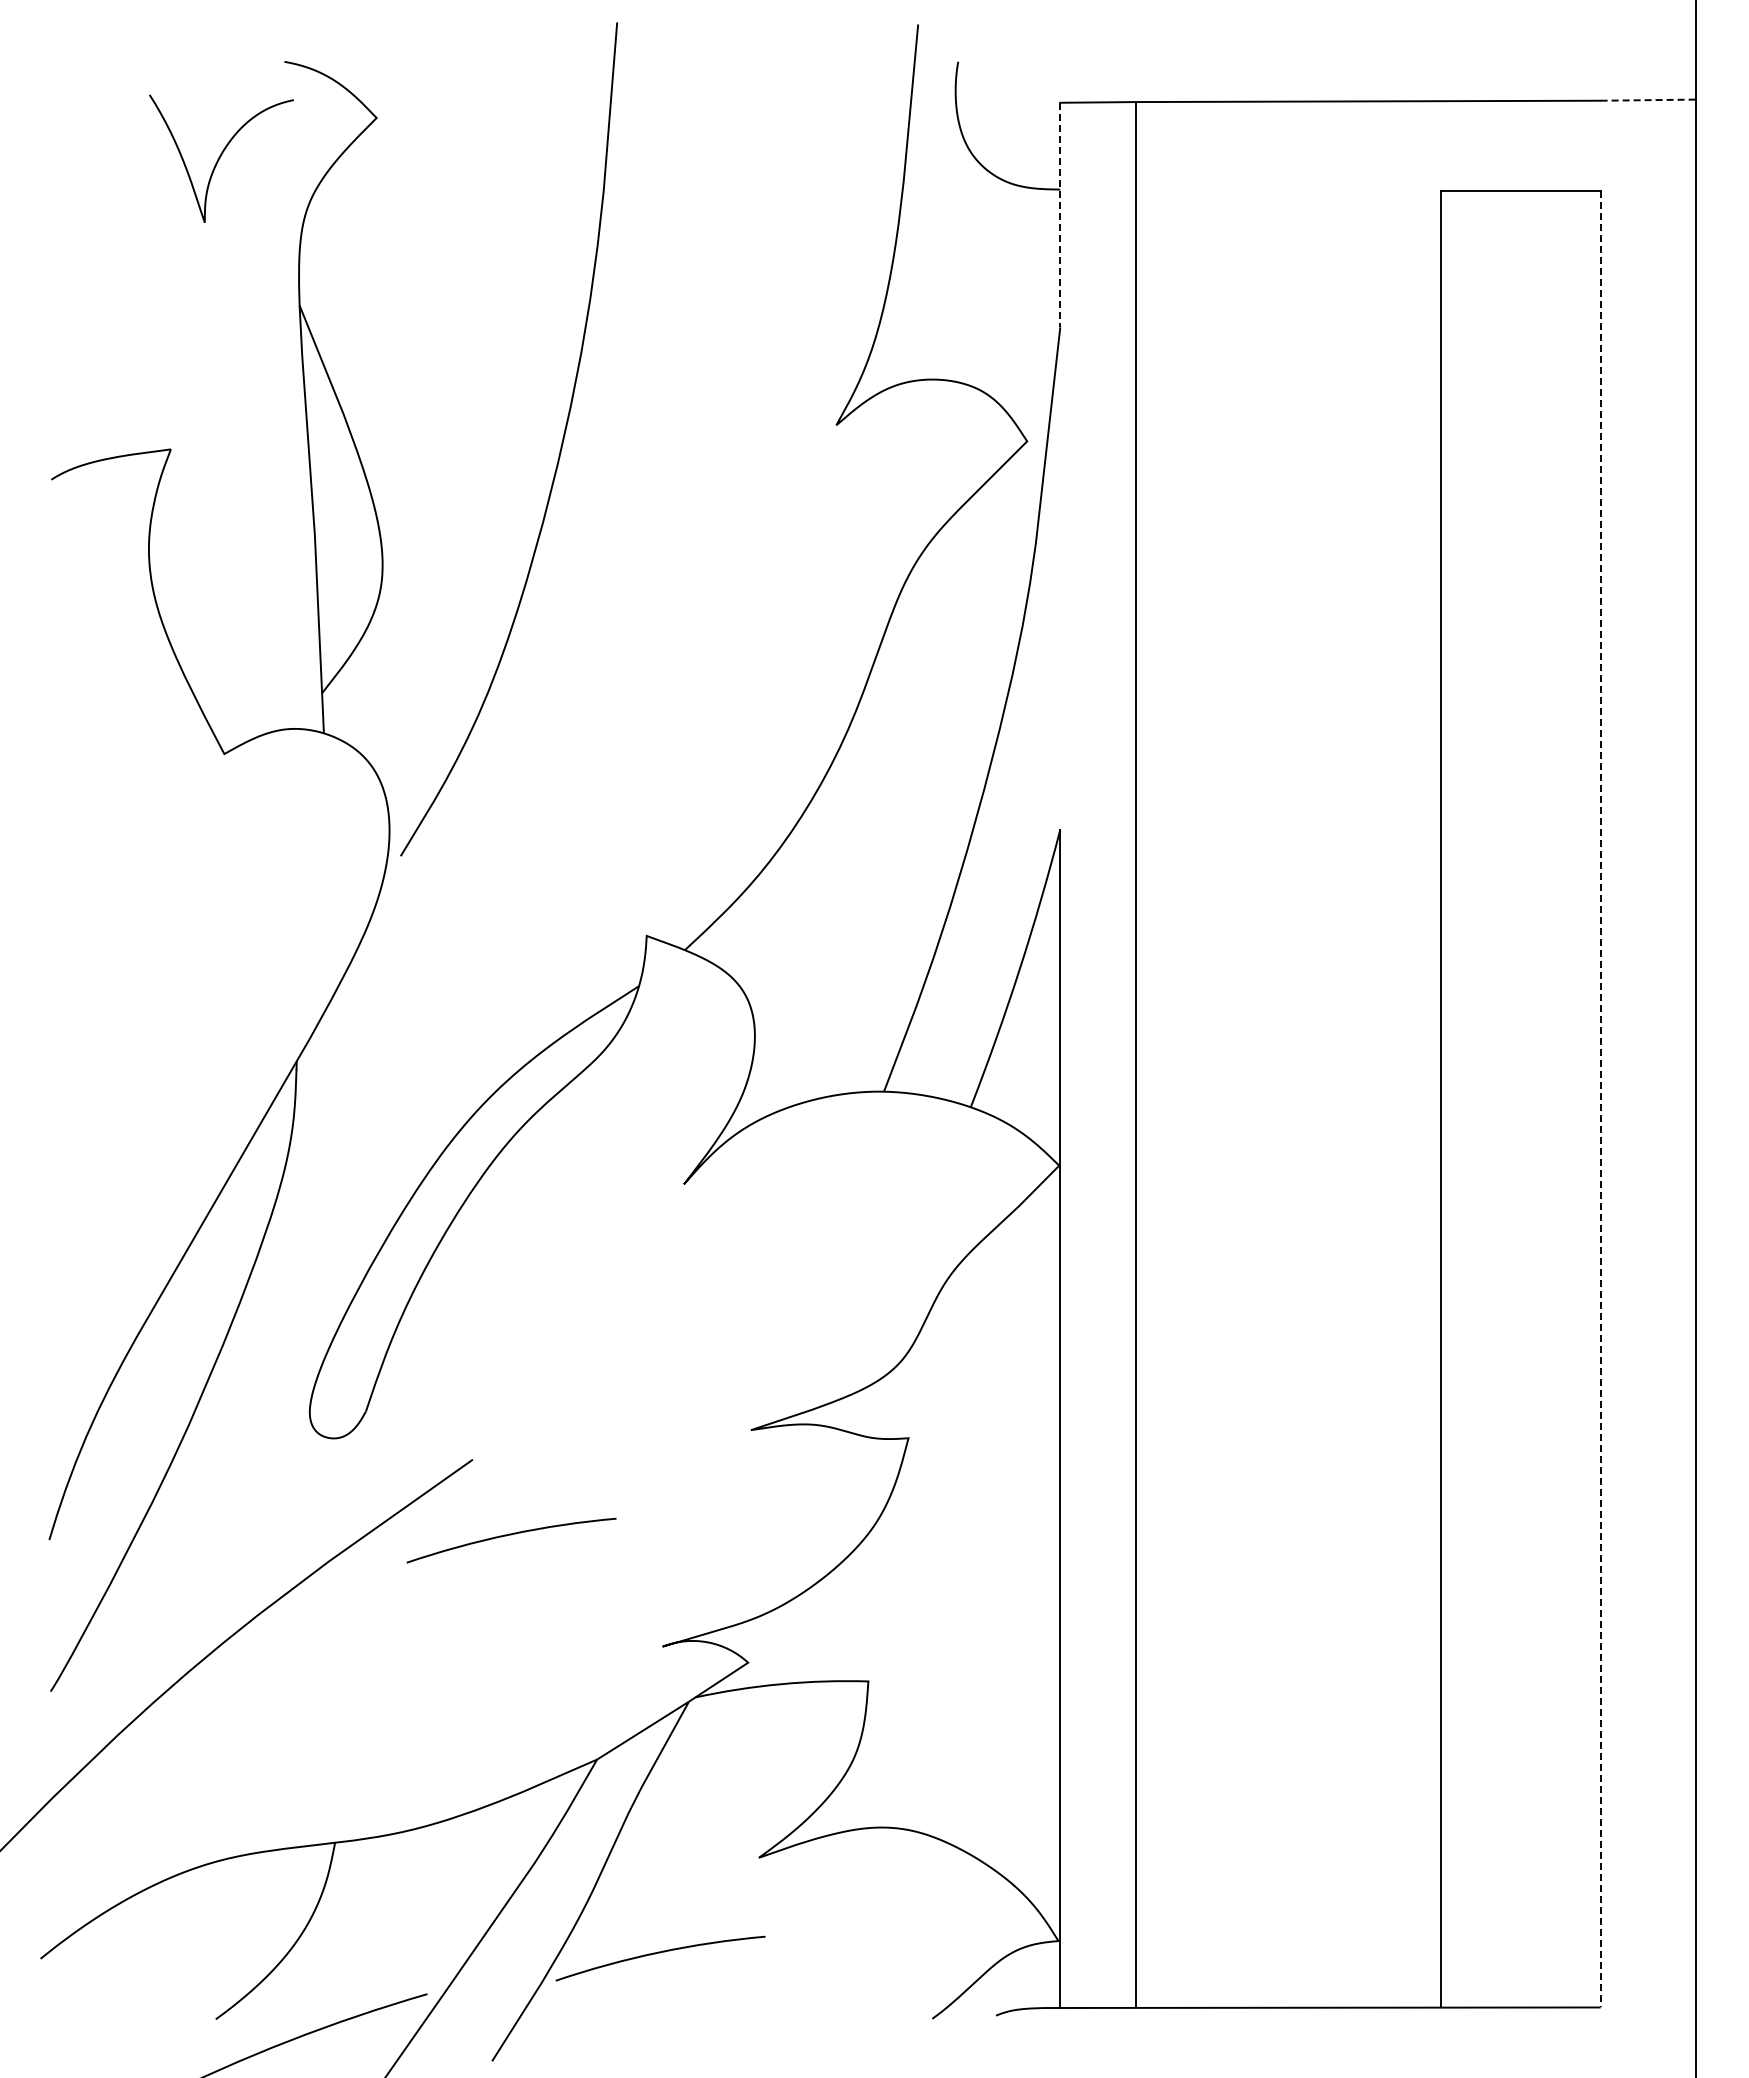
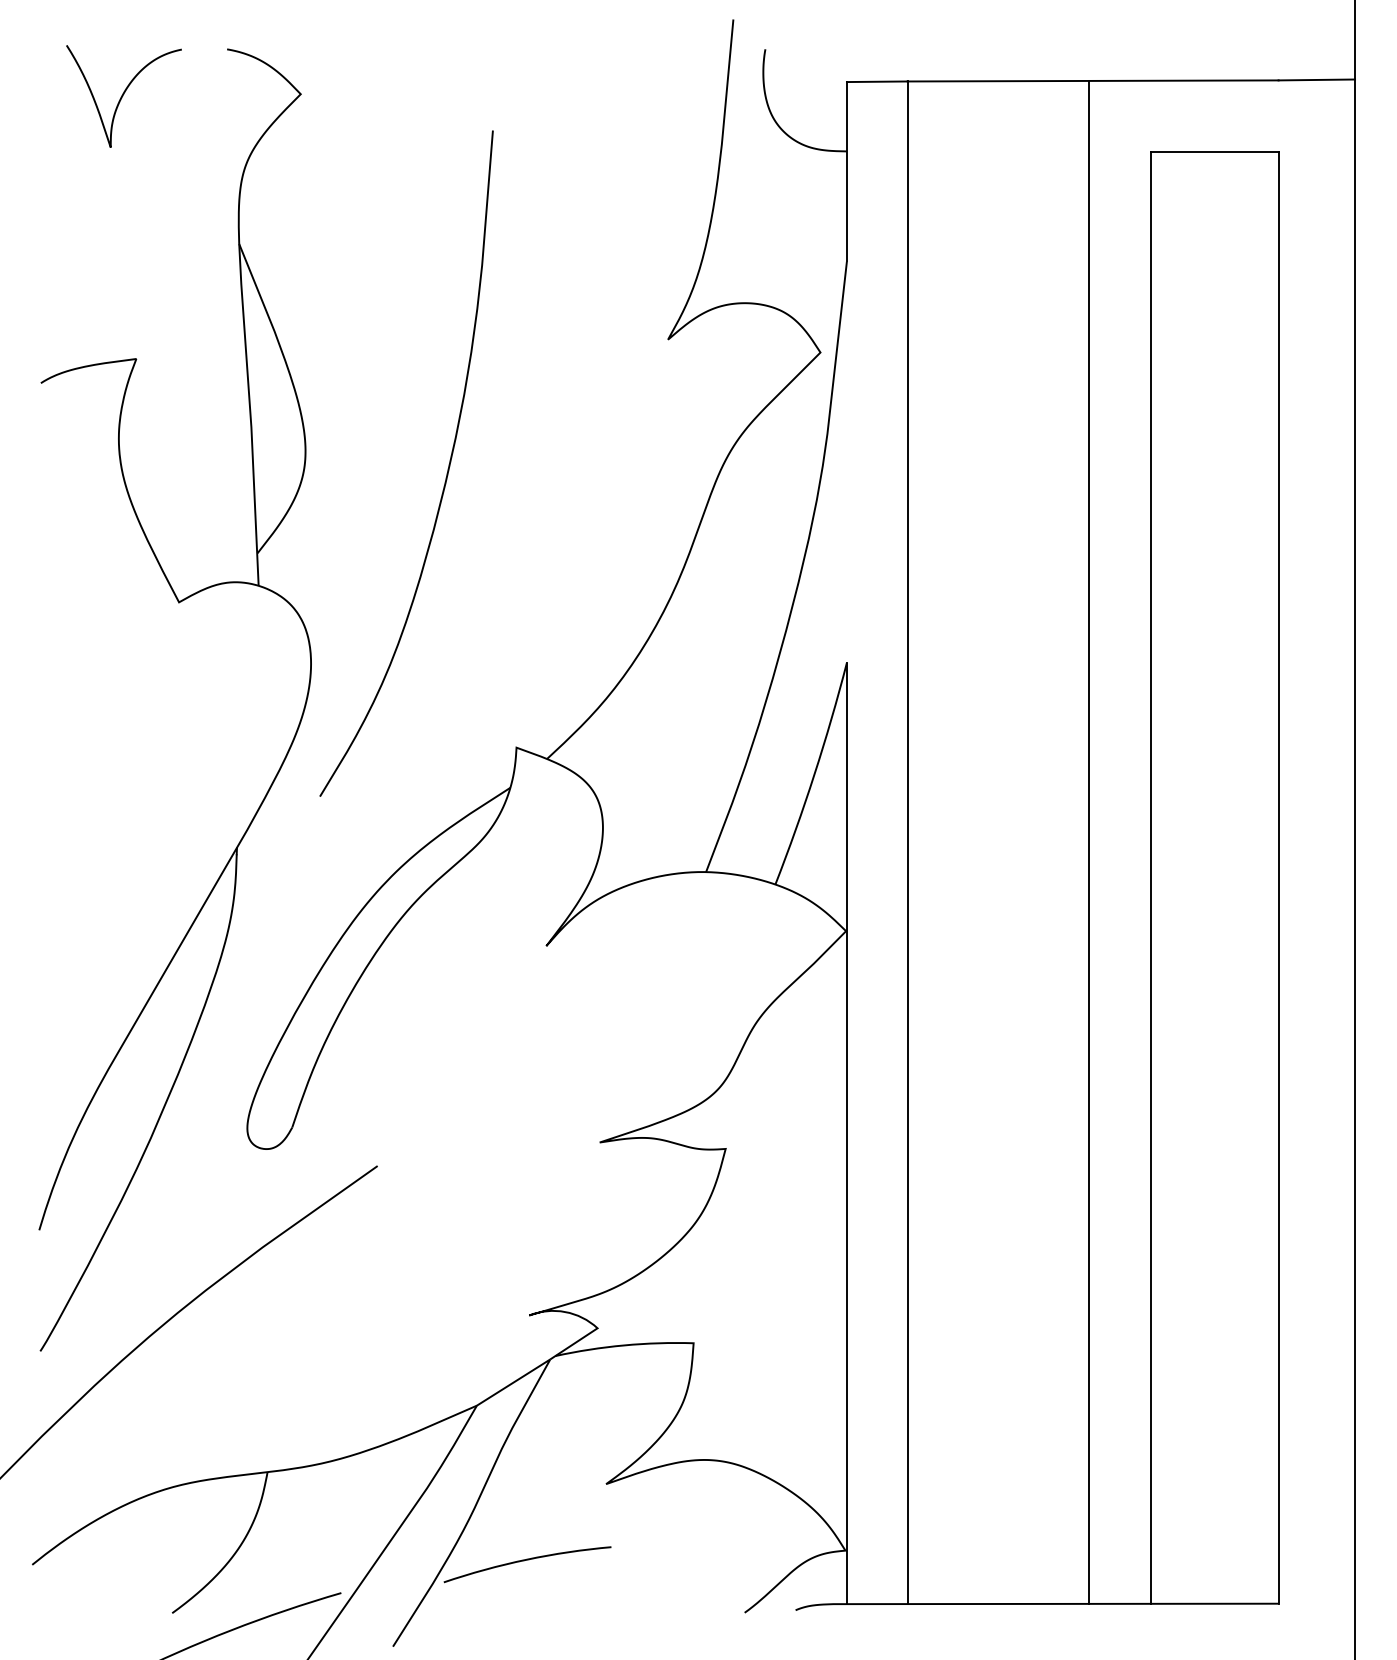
line: (1648, 100) -> (1316, 80), dashed -> solid
curve: (220, 158) -> (123, 96), moved
line: (1060, 215) -> (847, 172), dashed -> solid
curve: (559, 451) -> (446, 473), moved
line: (1363, 1054) -> (1089, 842), added
line: (1600, 1099) -> (1278, 878), dashed -> solid
arc: (511, 1535) -> (408, 1226), removed

